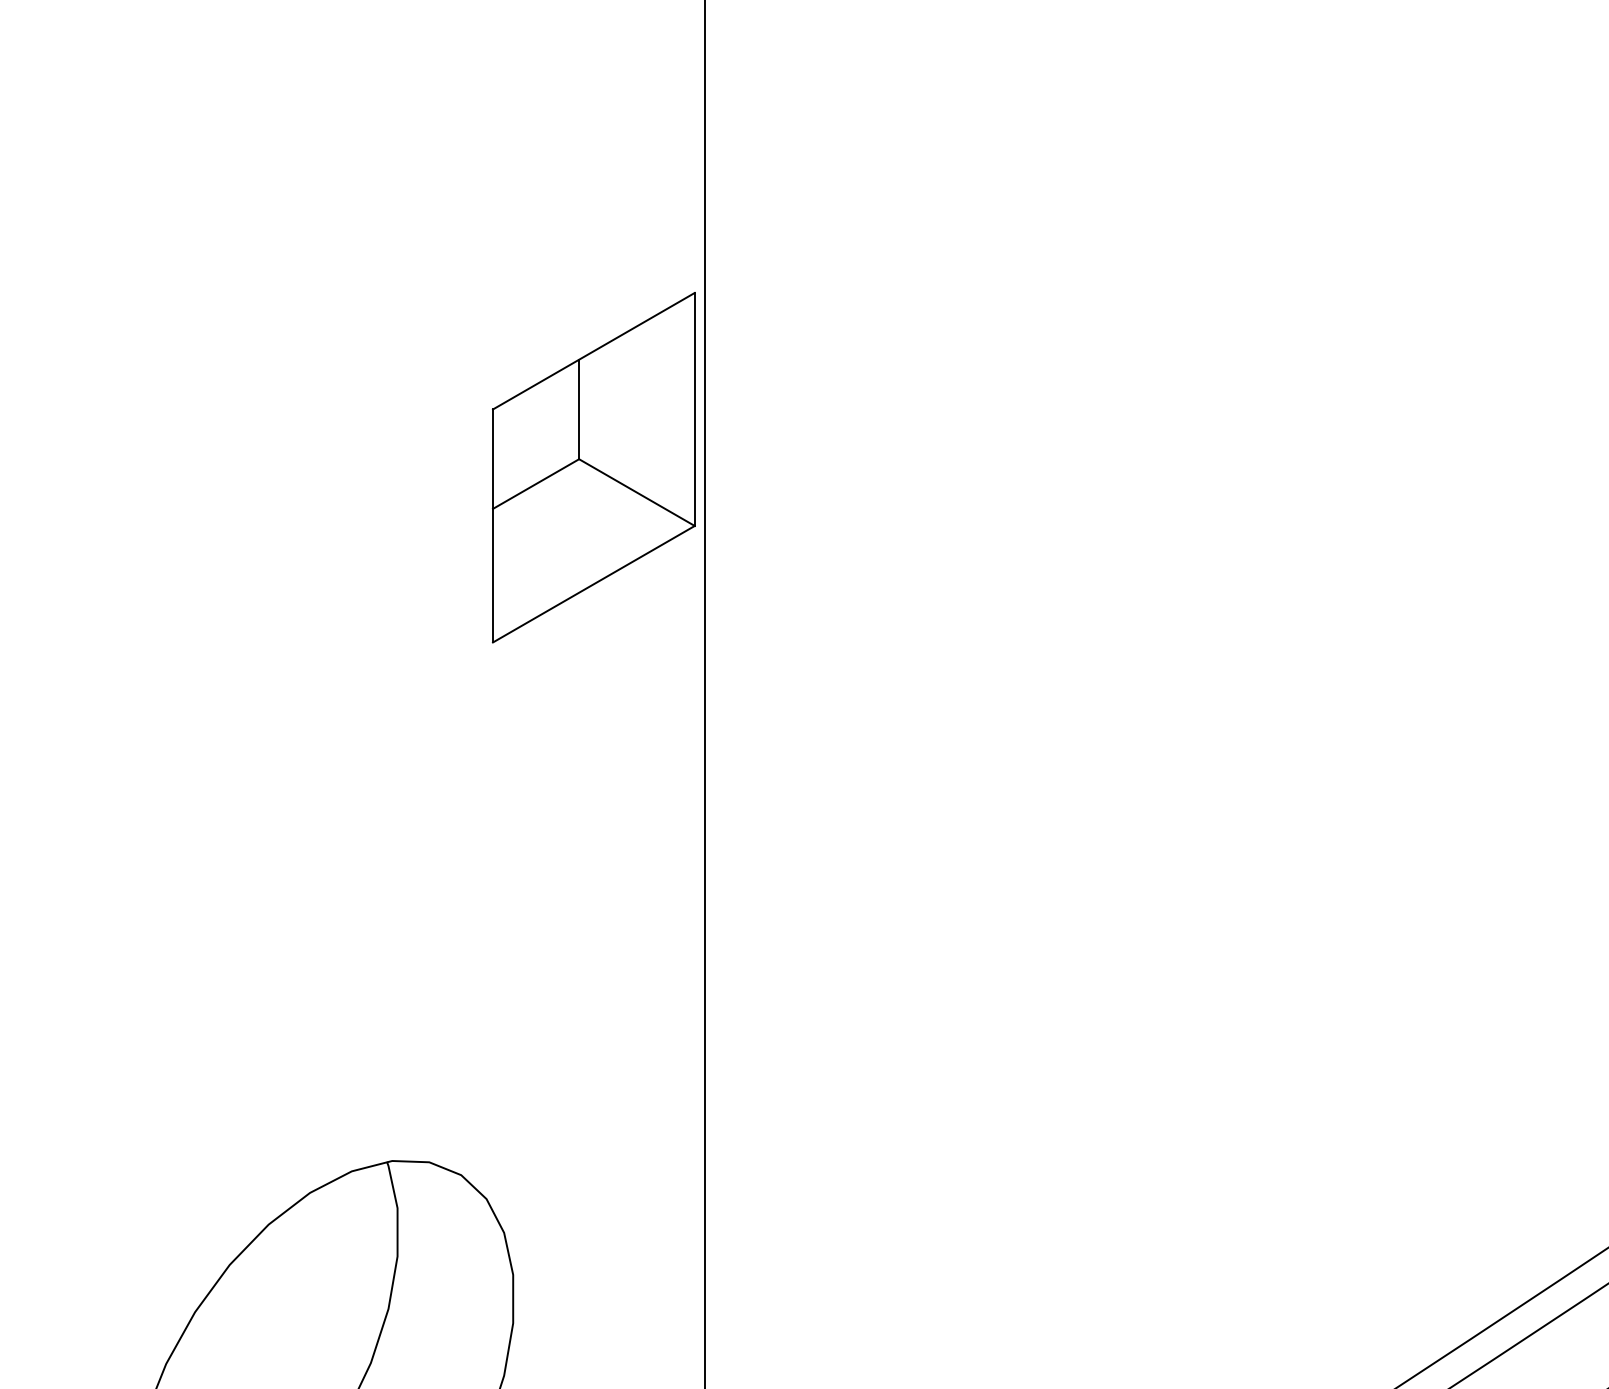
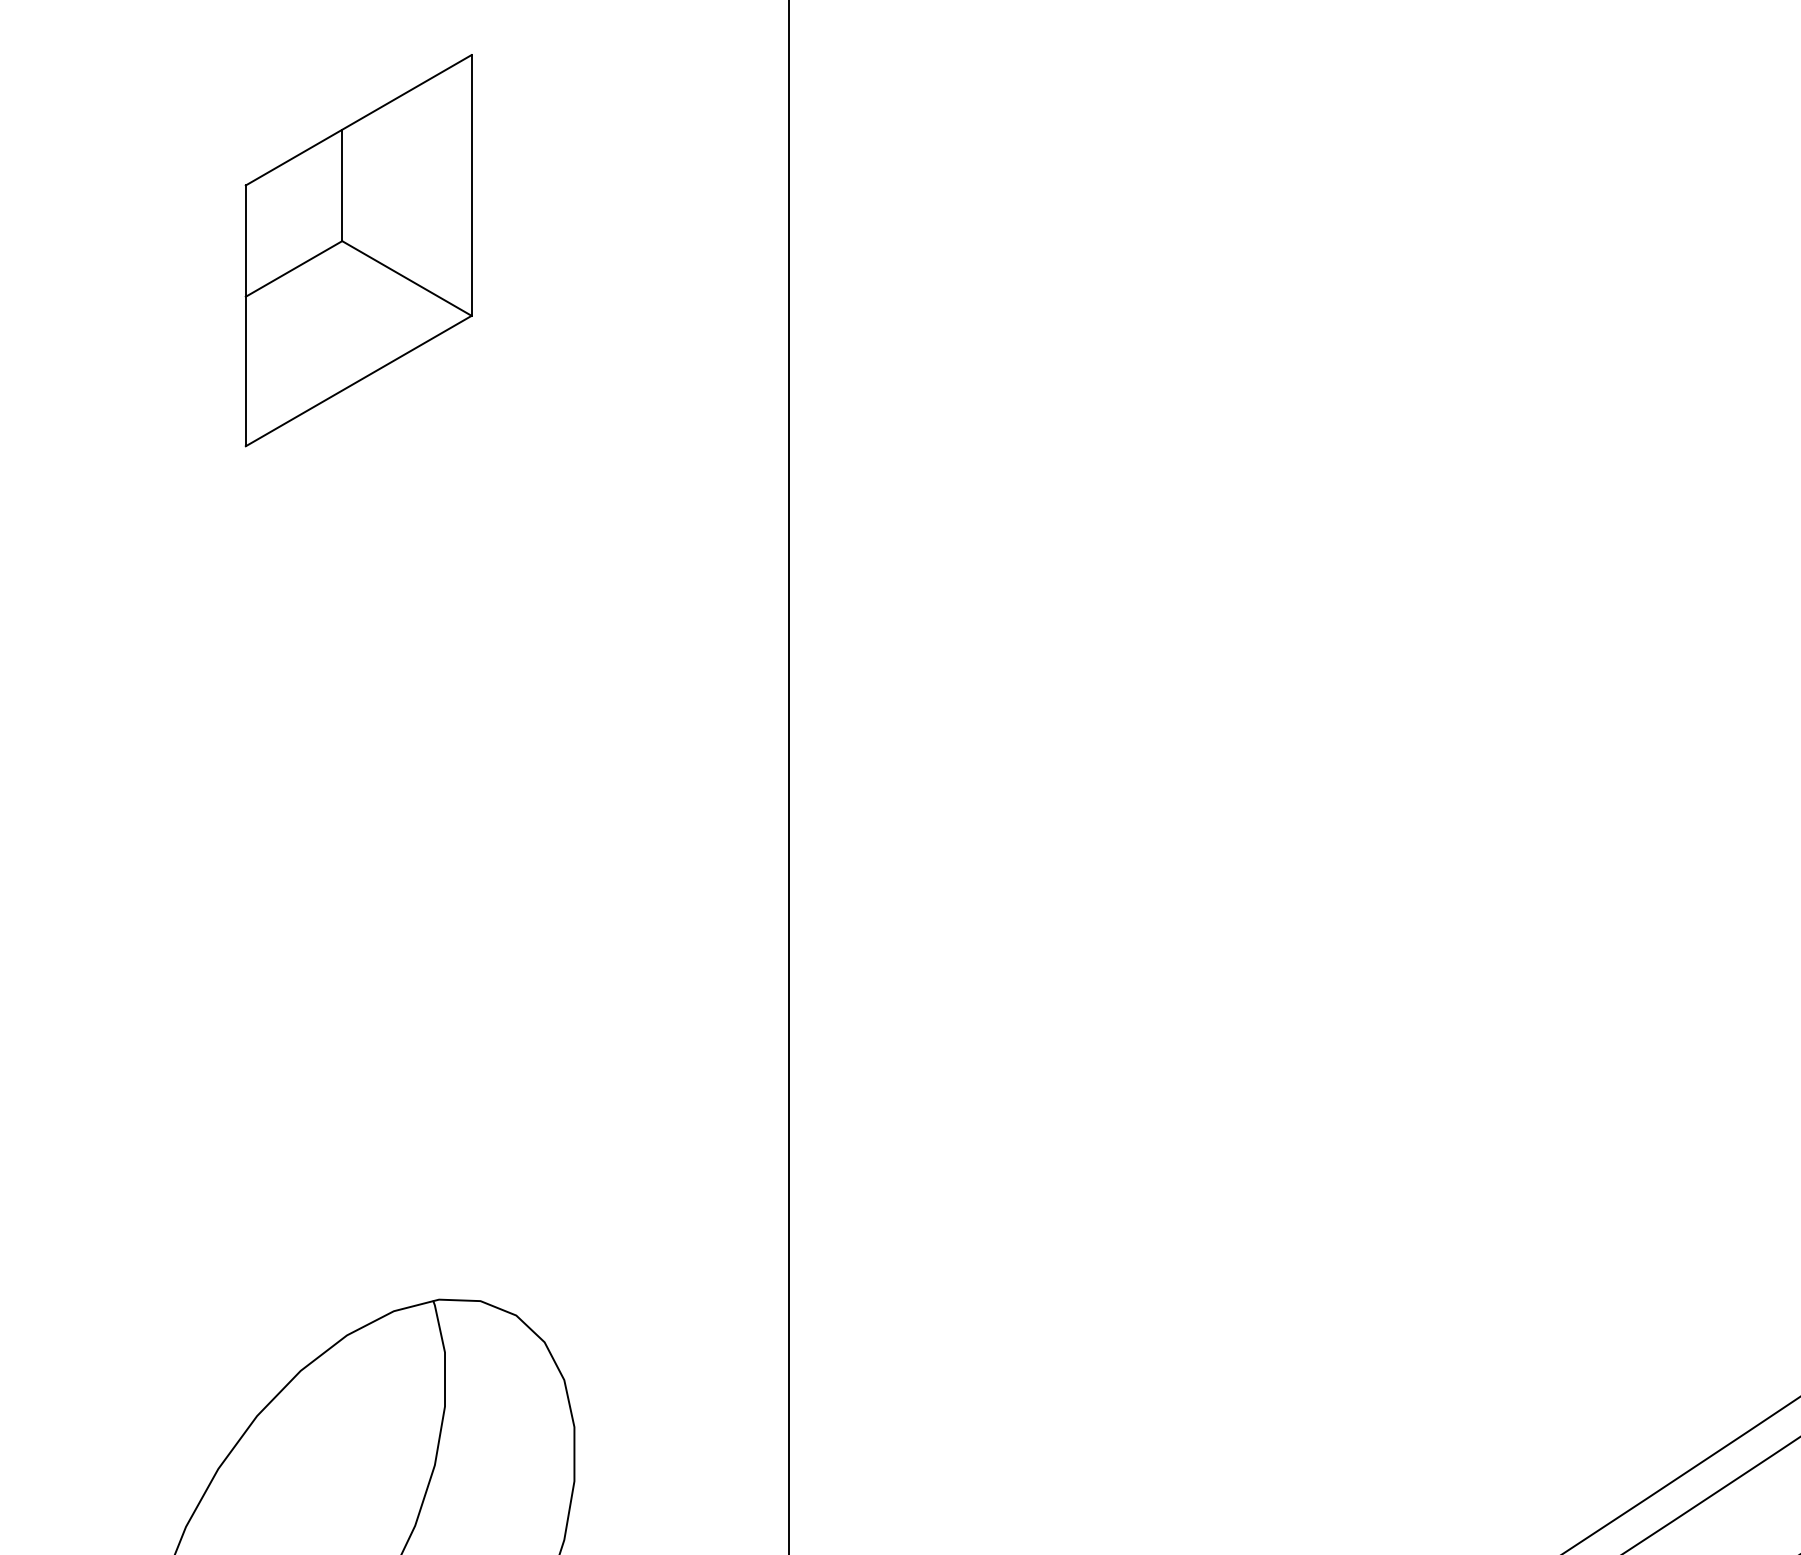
part: (593, 467) -> (358, 250), moved

